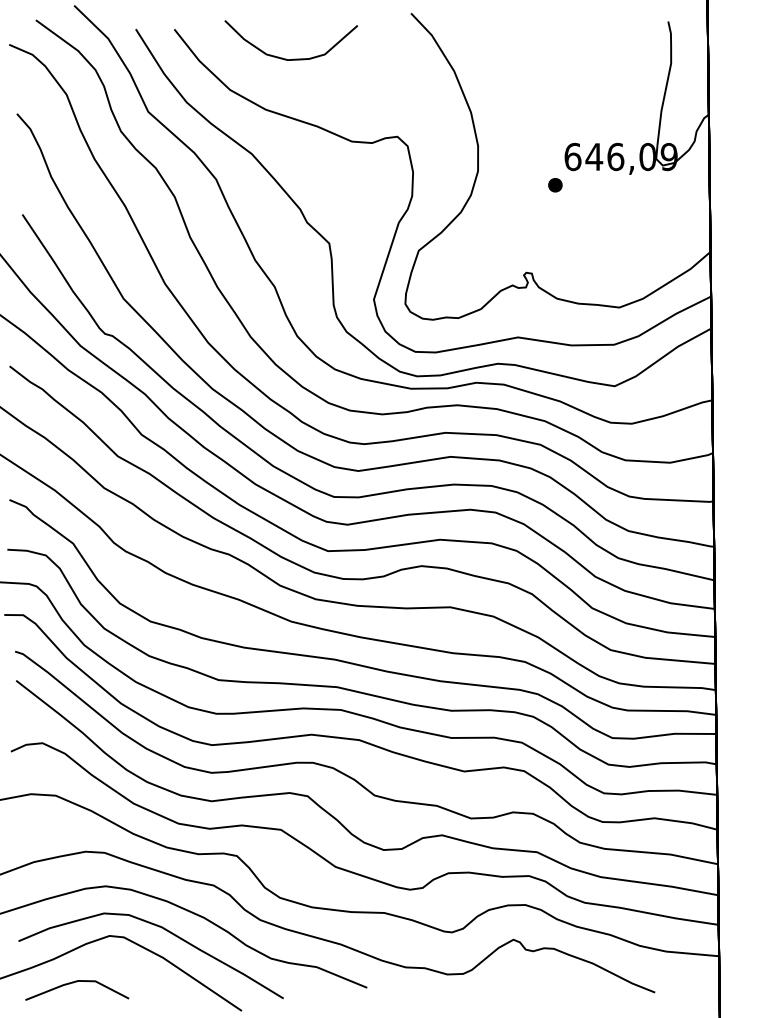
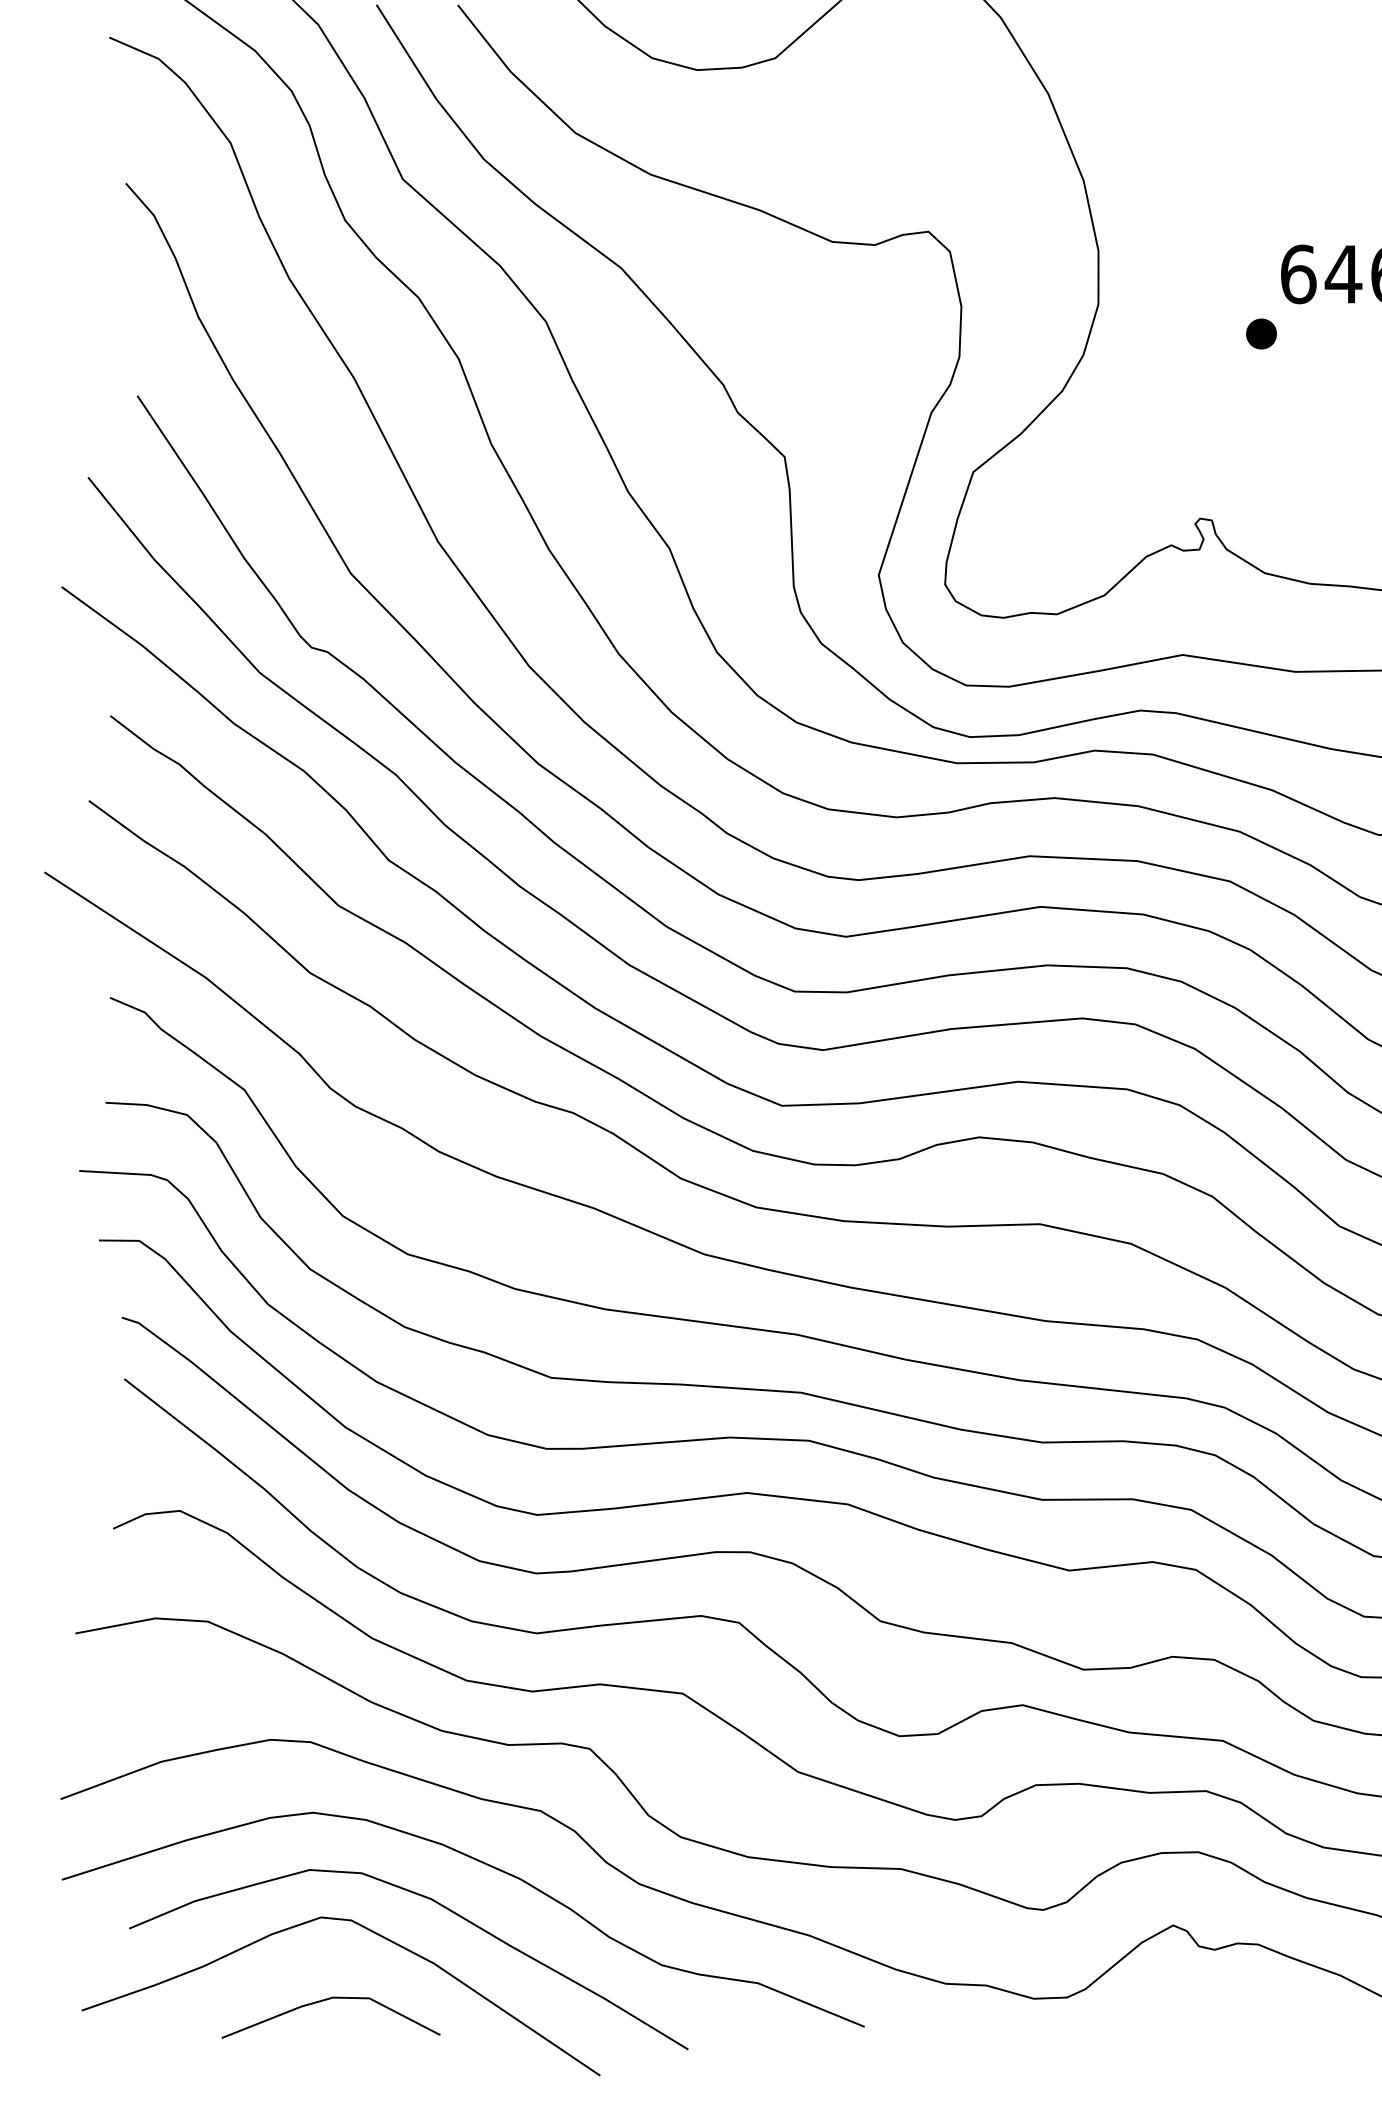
line: (77, 982) -> (331, 2000), moved

